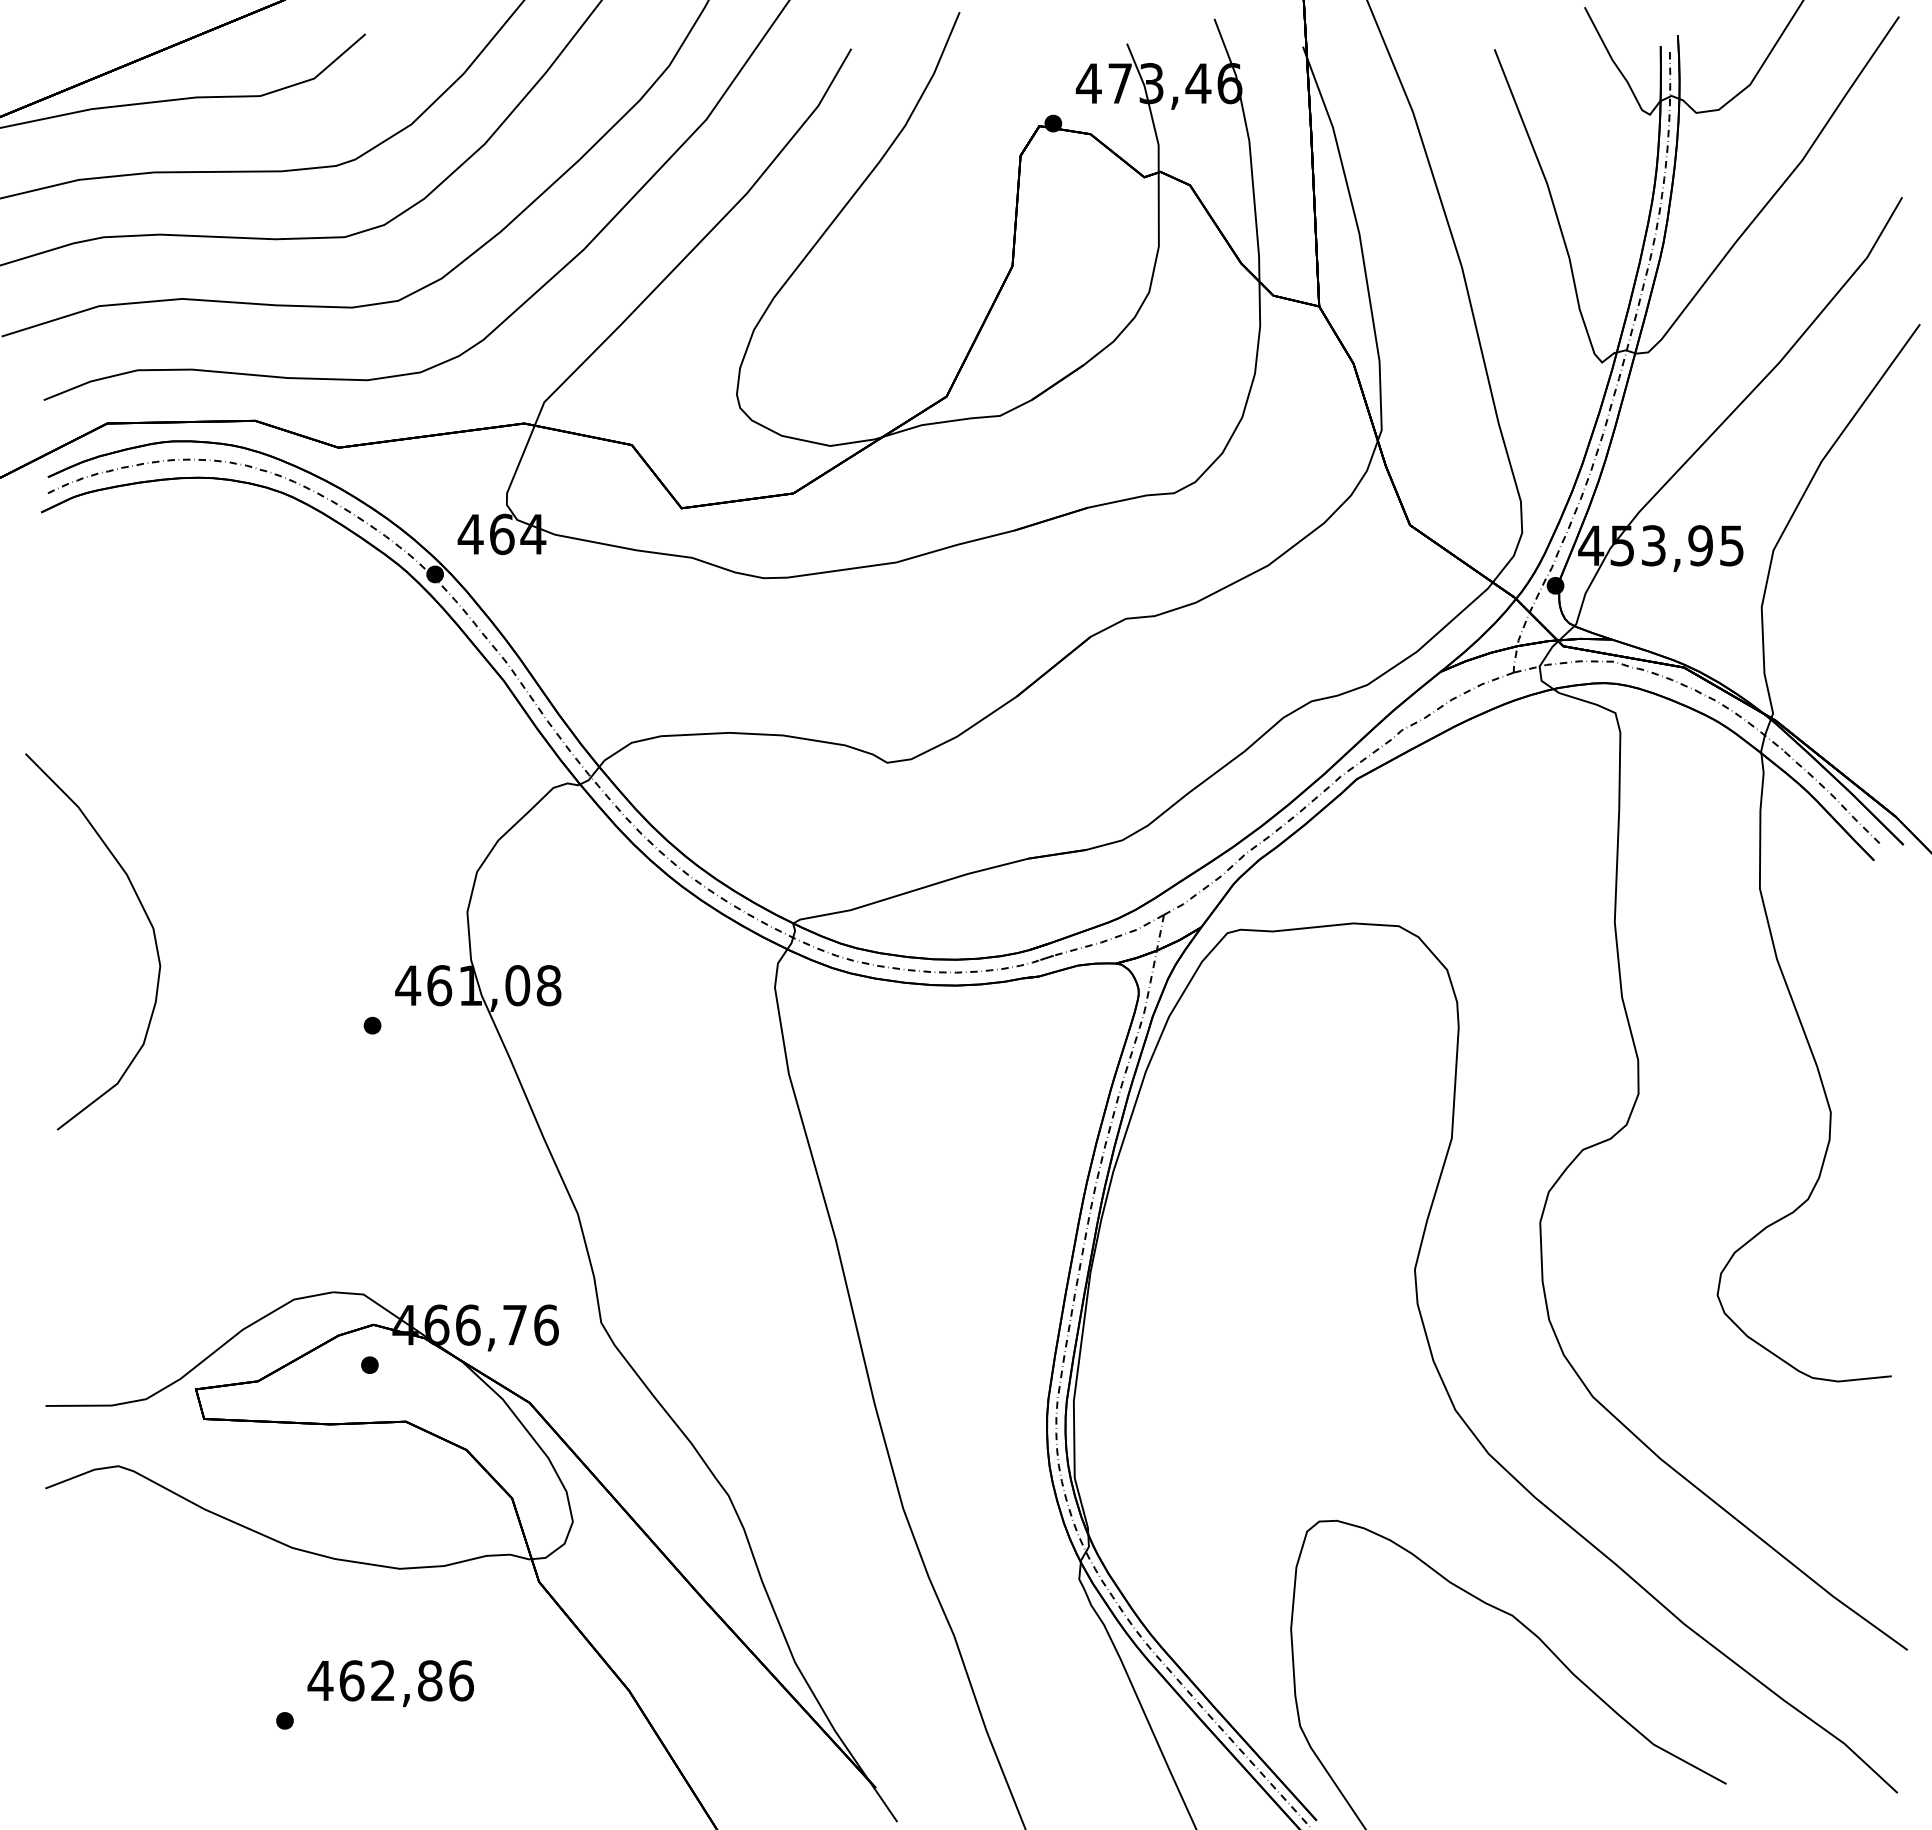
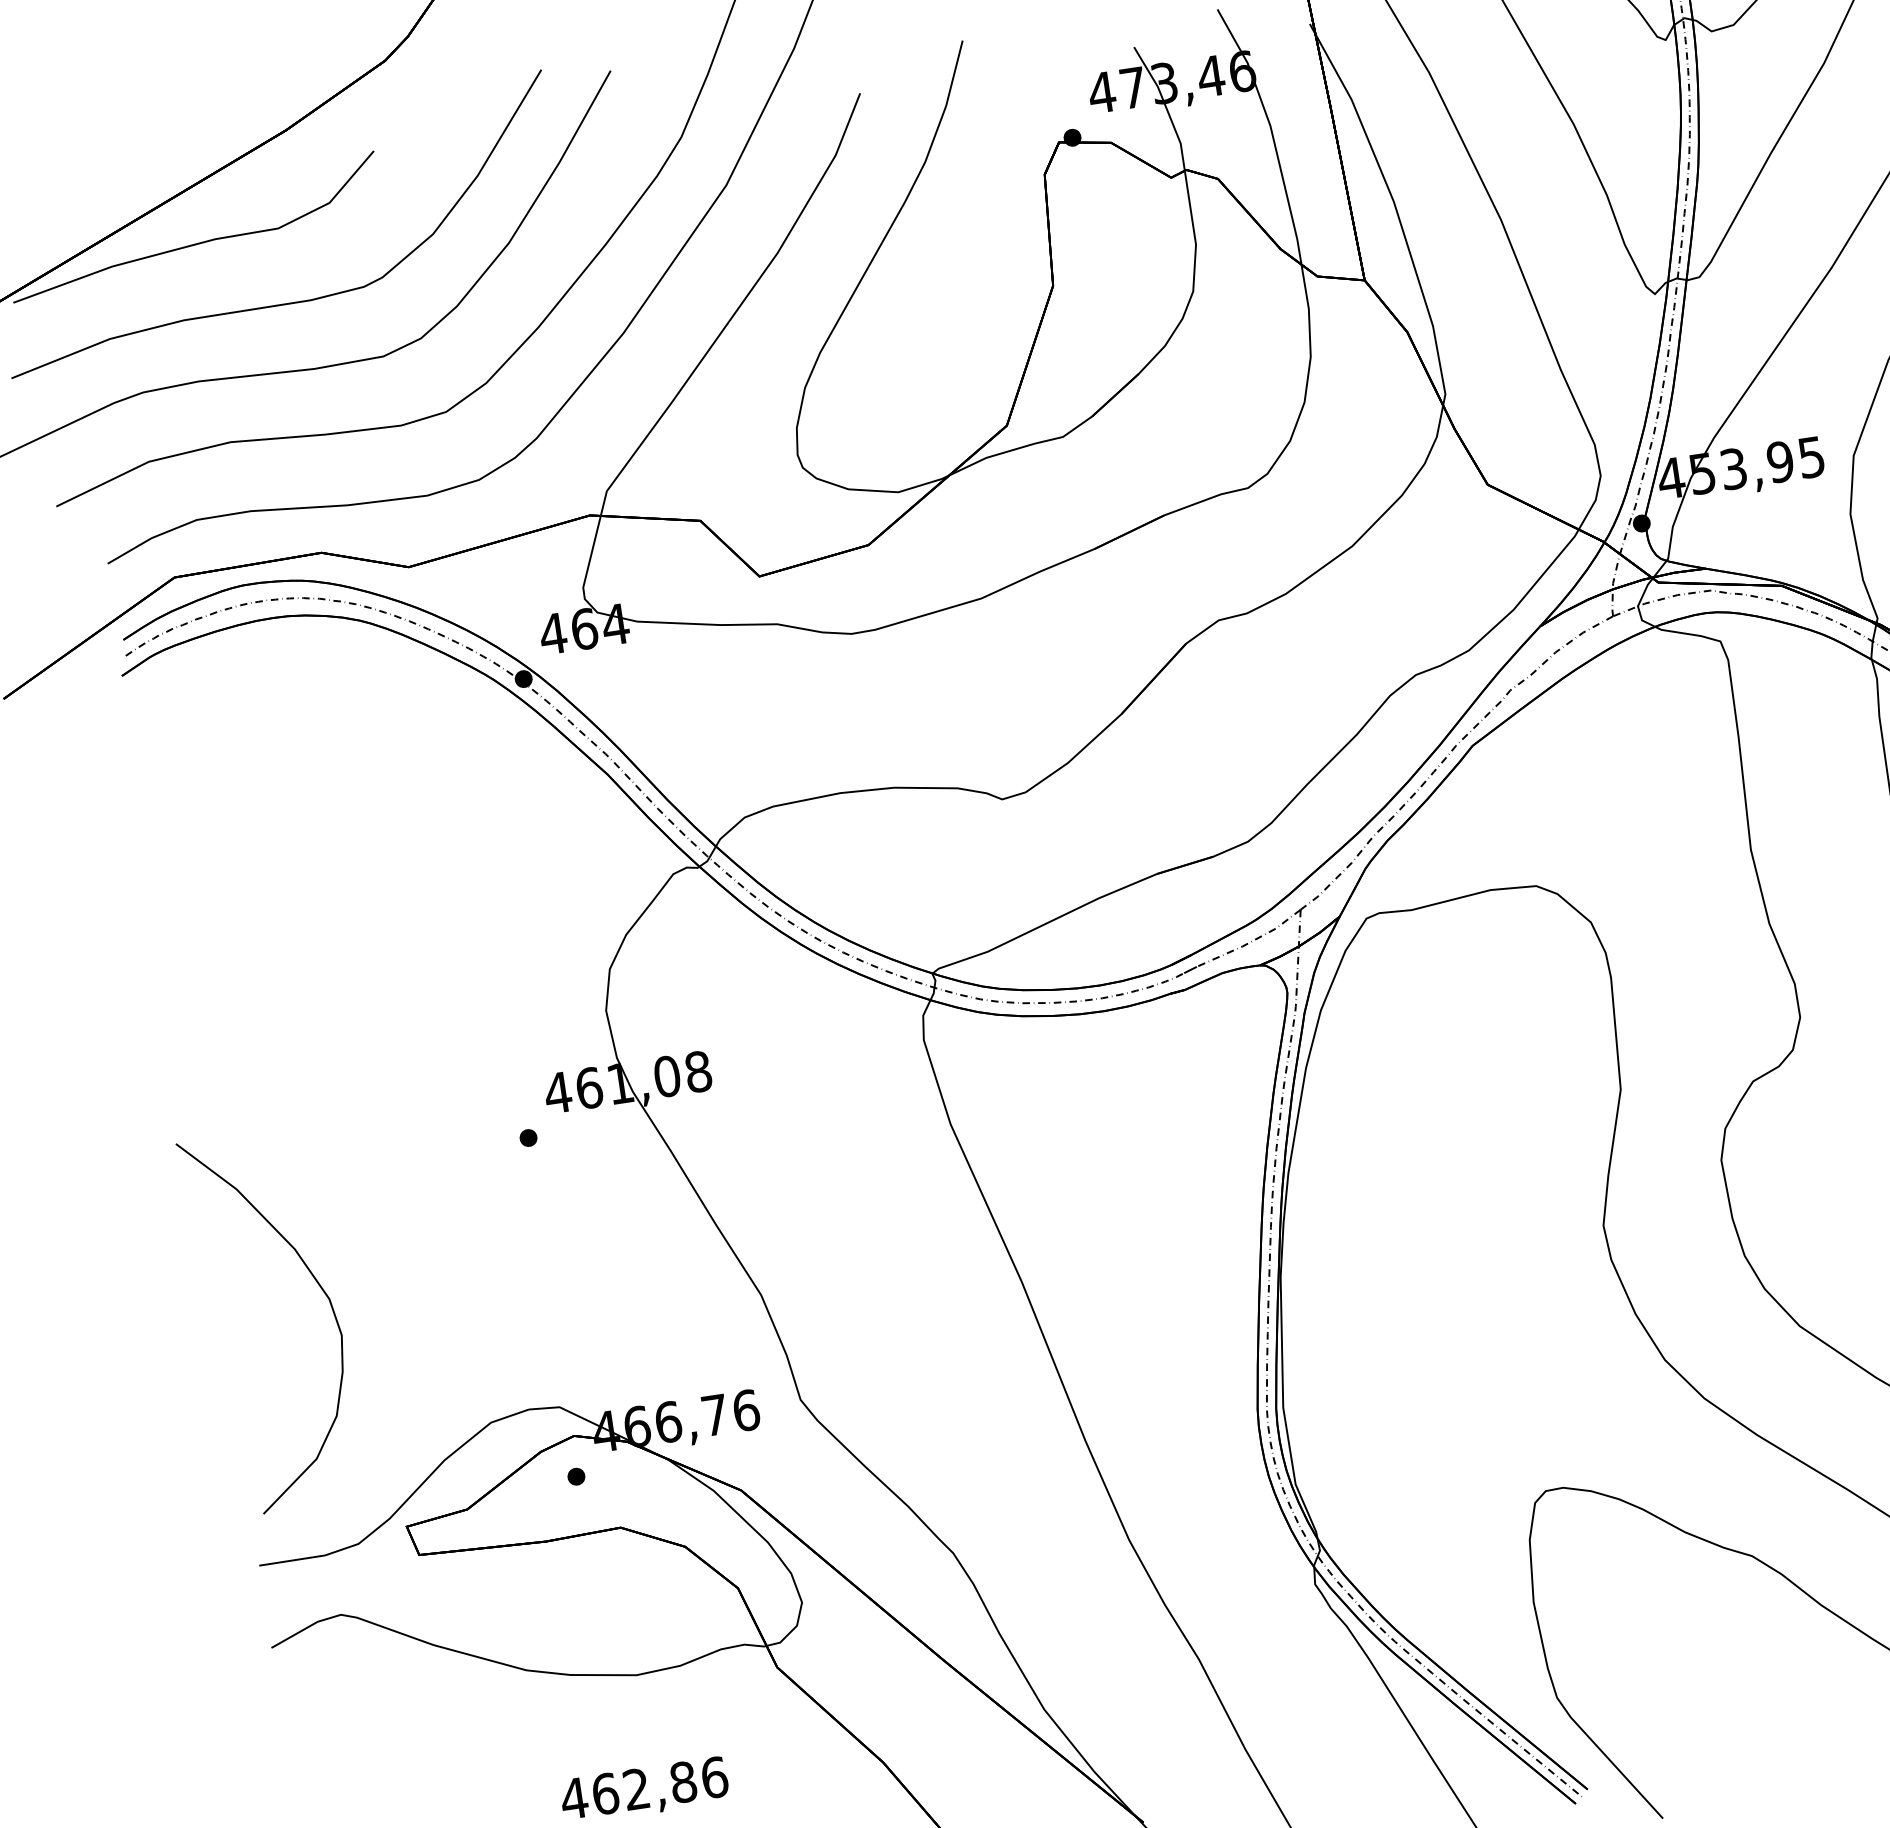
curve: (147, 919) -> (322, 1290), moved

